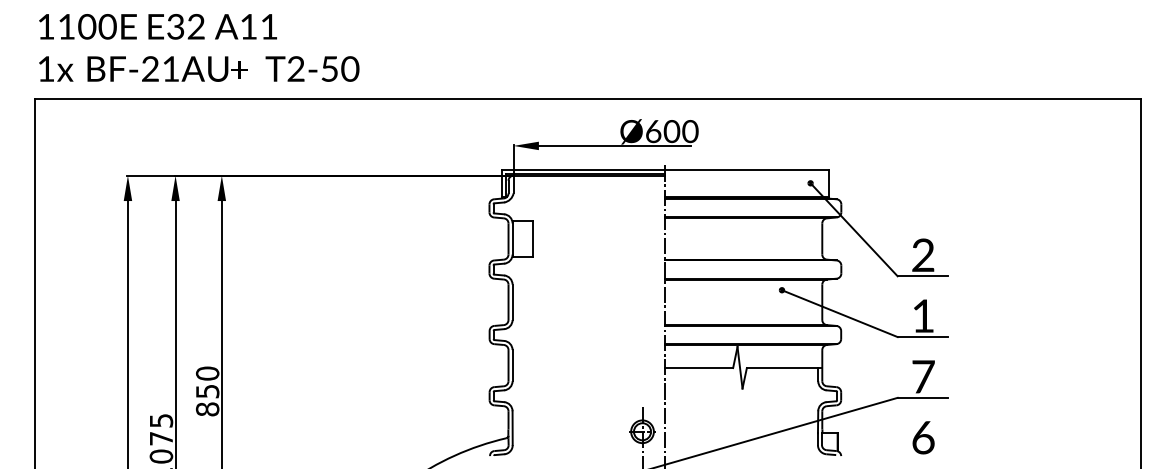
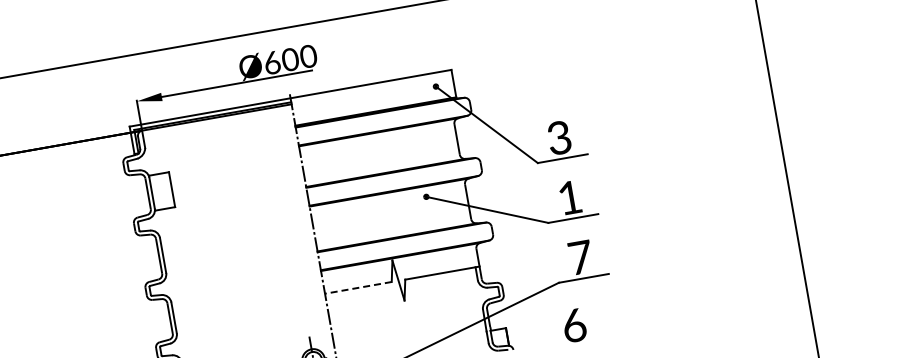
text: (923, 256) -> (559, 139), 2 -> 3
line: (699, 368) -> (358, 288), solid -> dashed
text: (923, 437) -> (574, 325), moved

